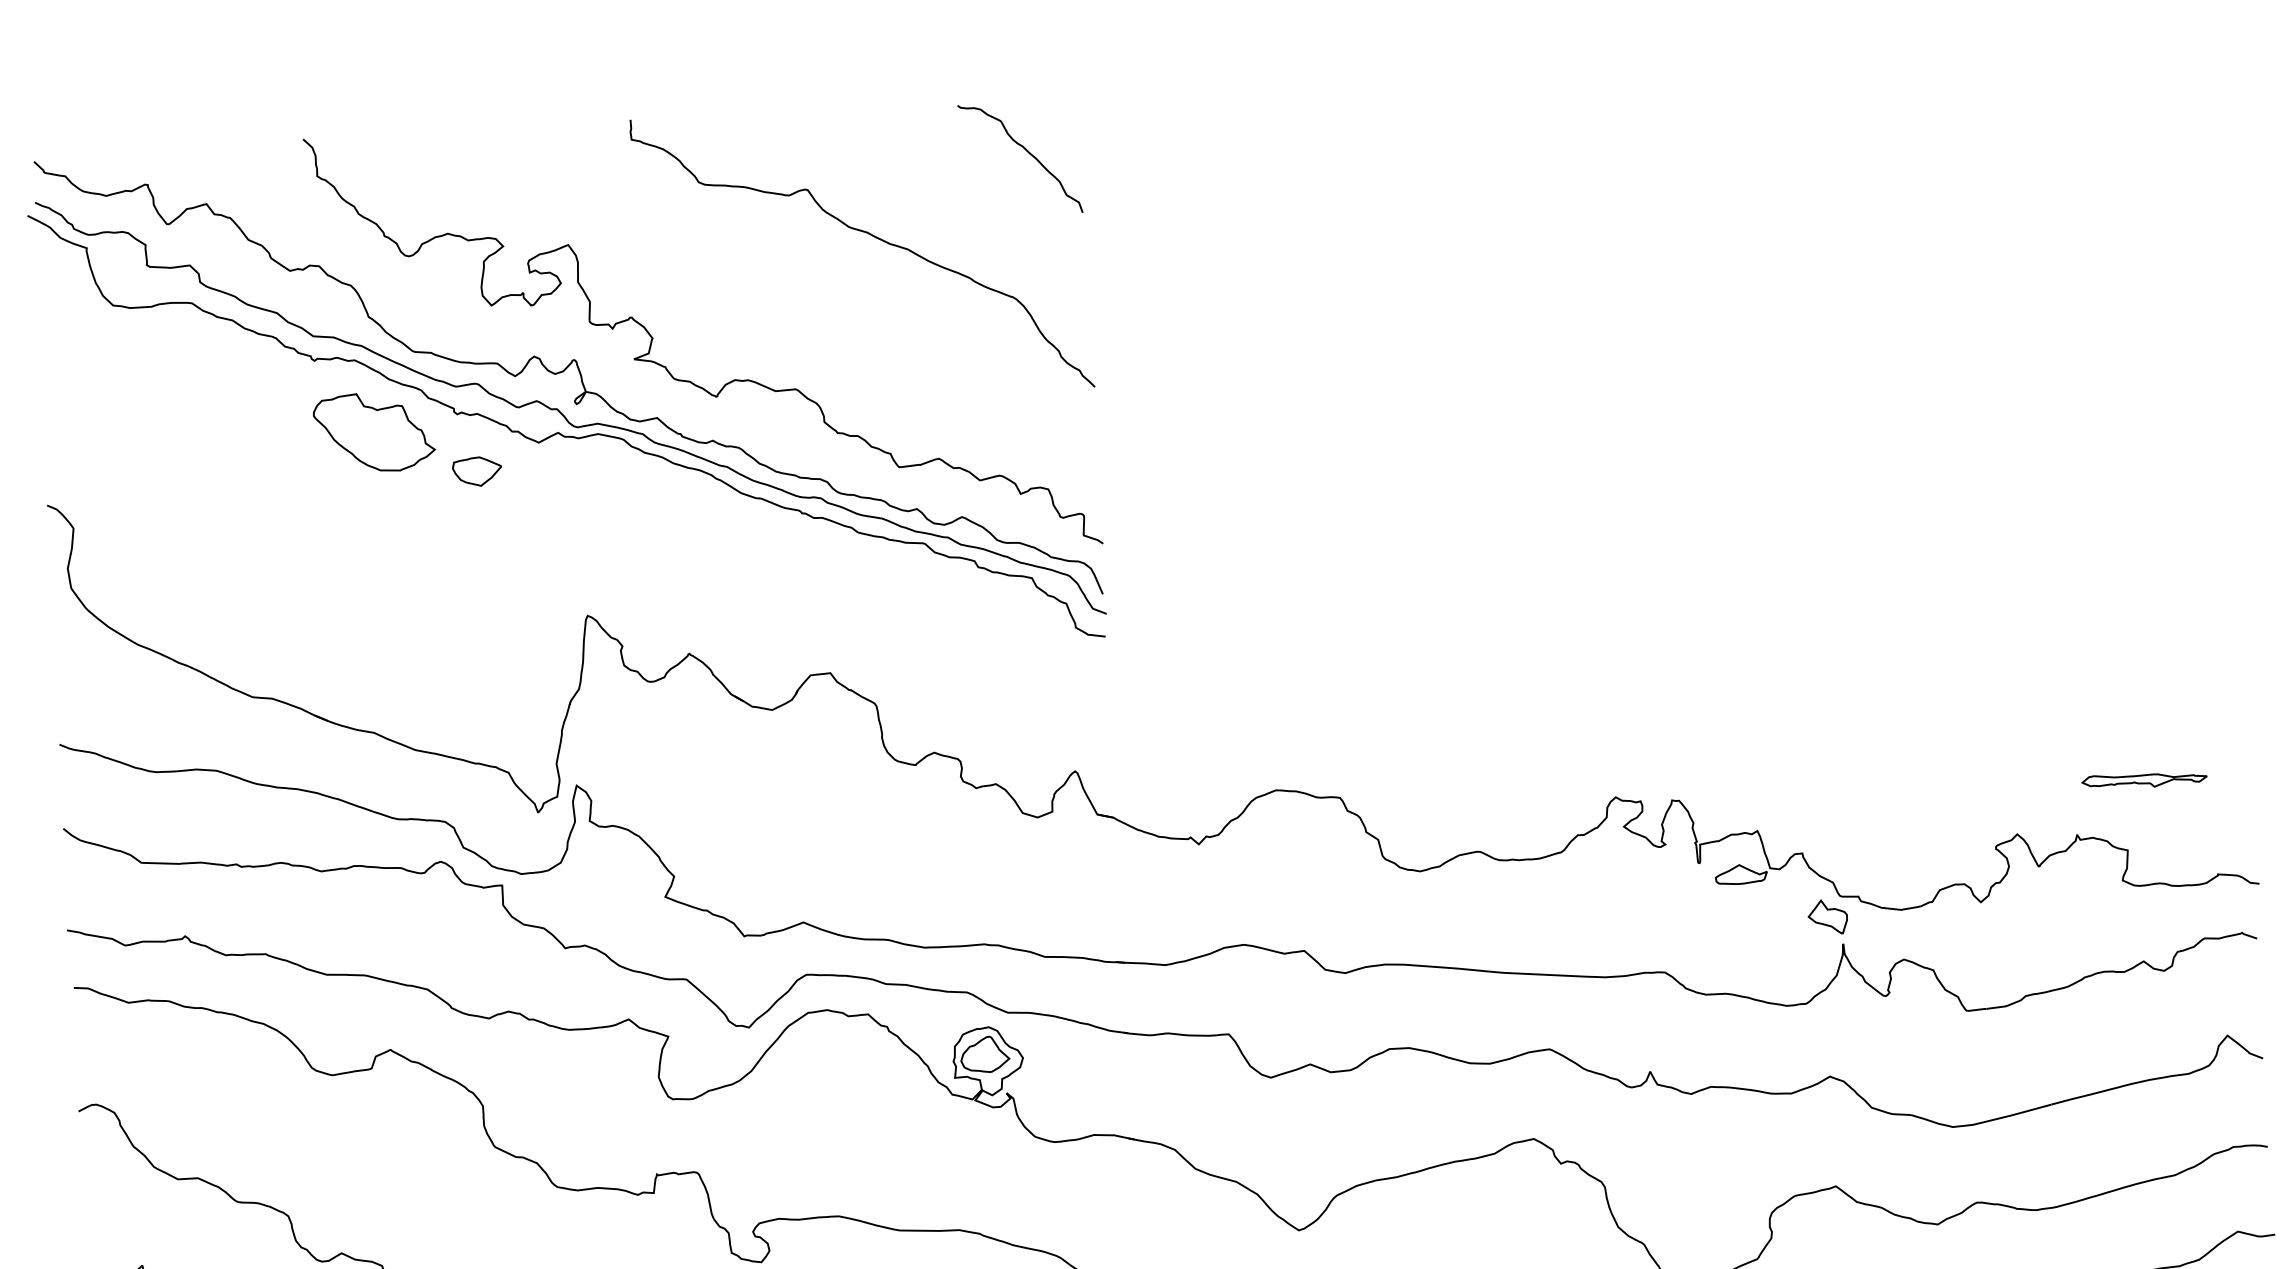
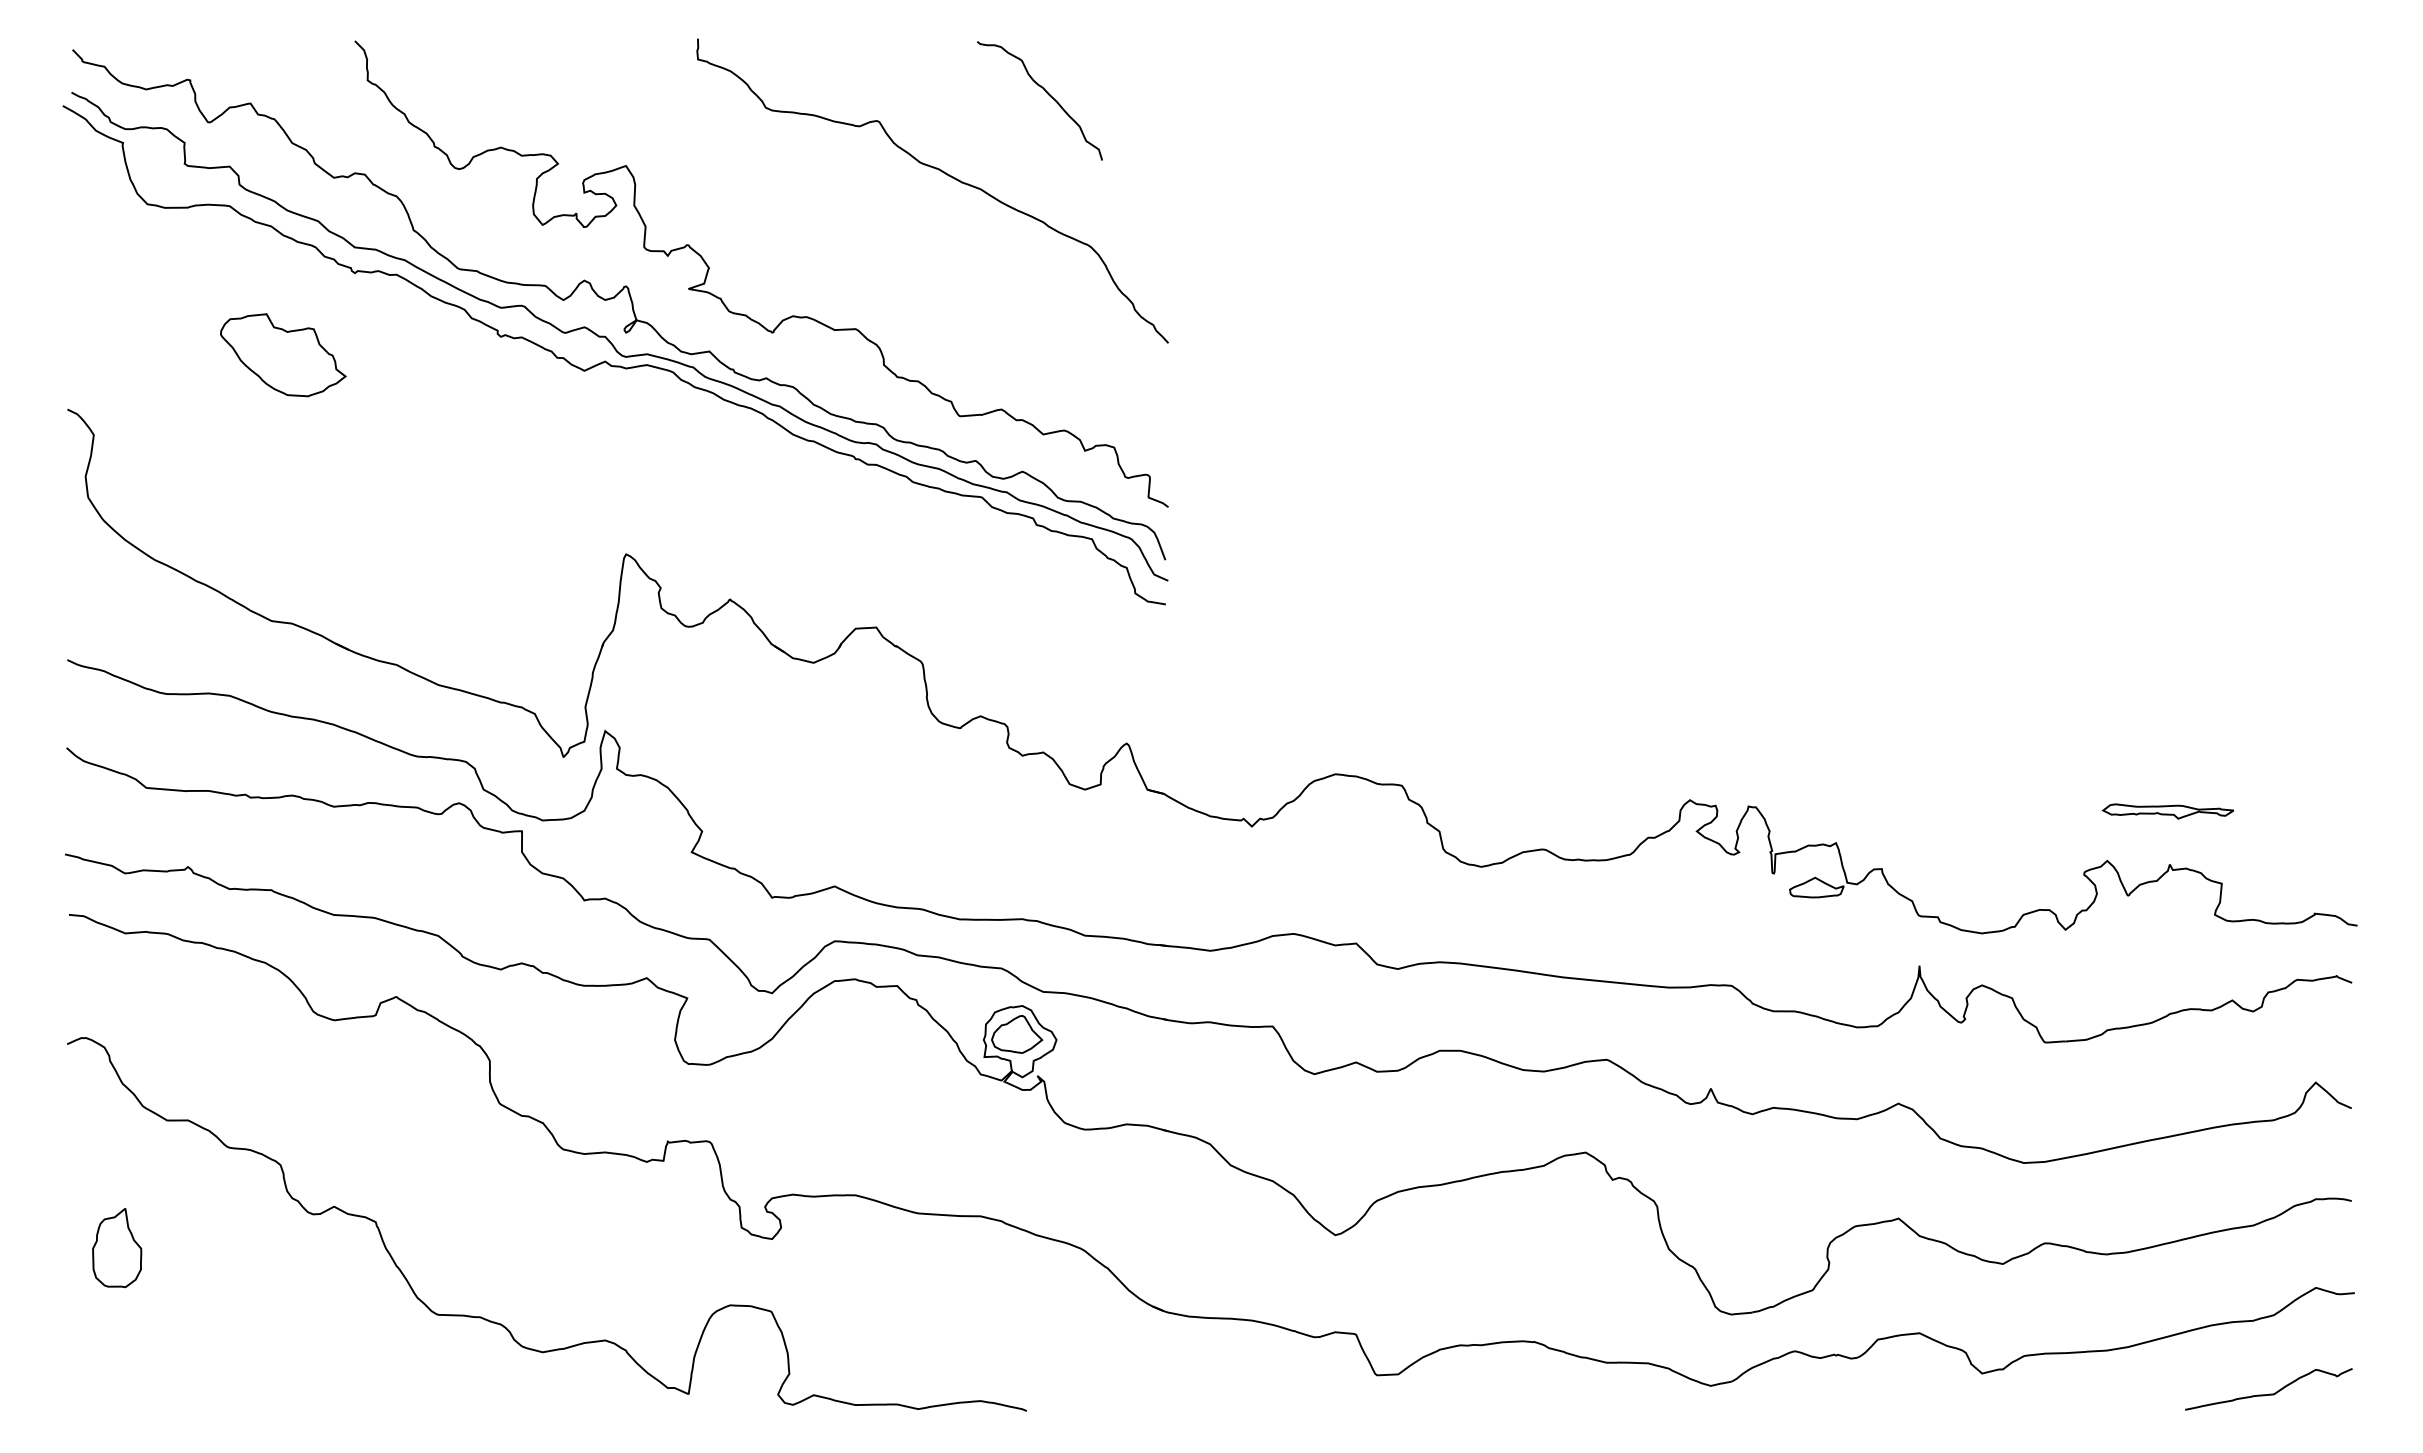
curve: (1026, 151) -> (1046, 93), moved
part: (374, 432) -> (283, 355), moved
part: (477, 471) -> (518, 397), removed
part: (2143, 780) -> (2167, 811), moved
part: (1827, 916) -> (1904, 936), removed

